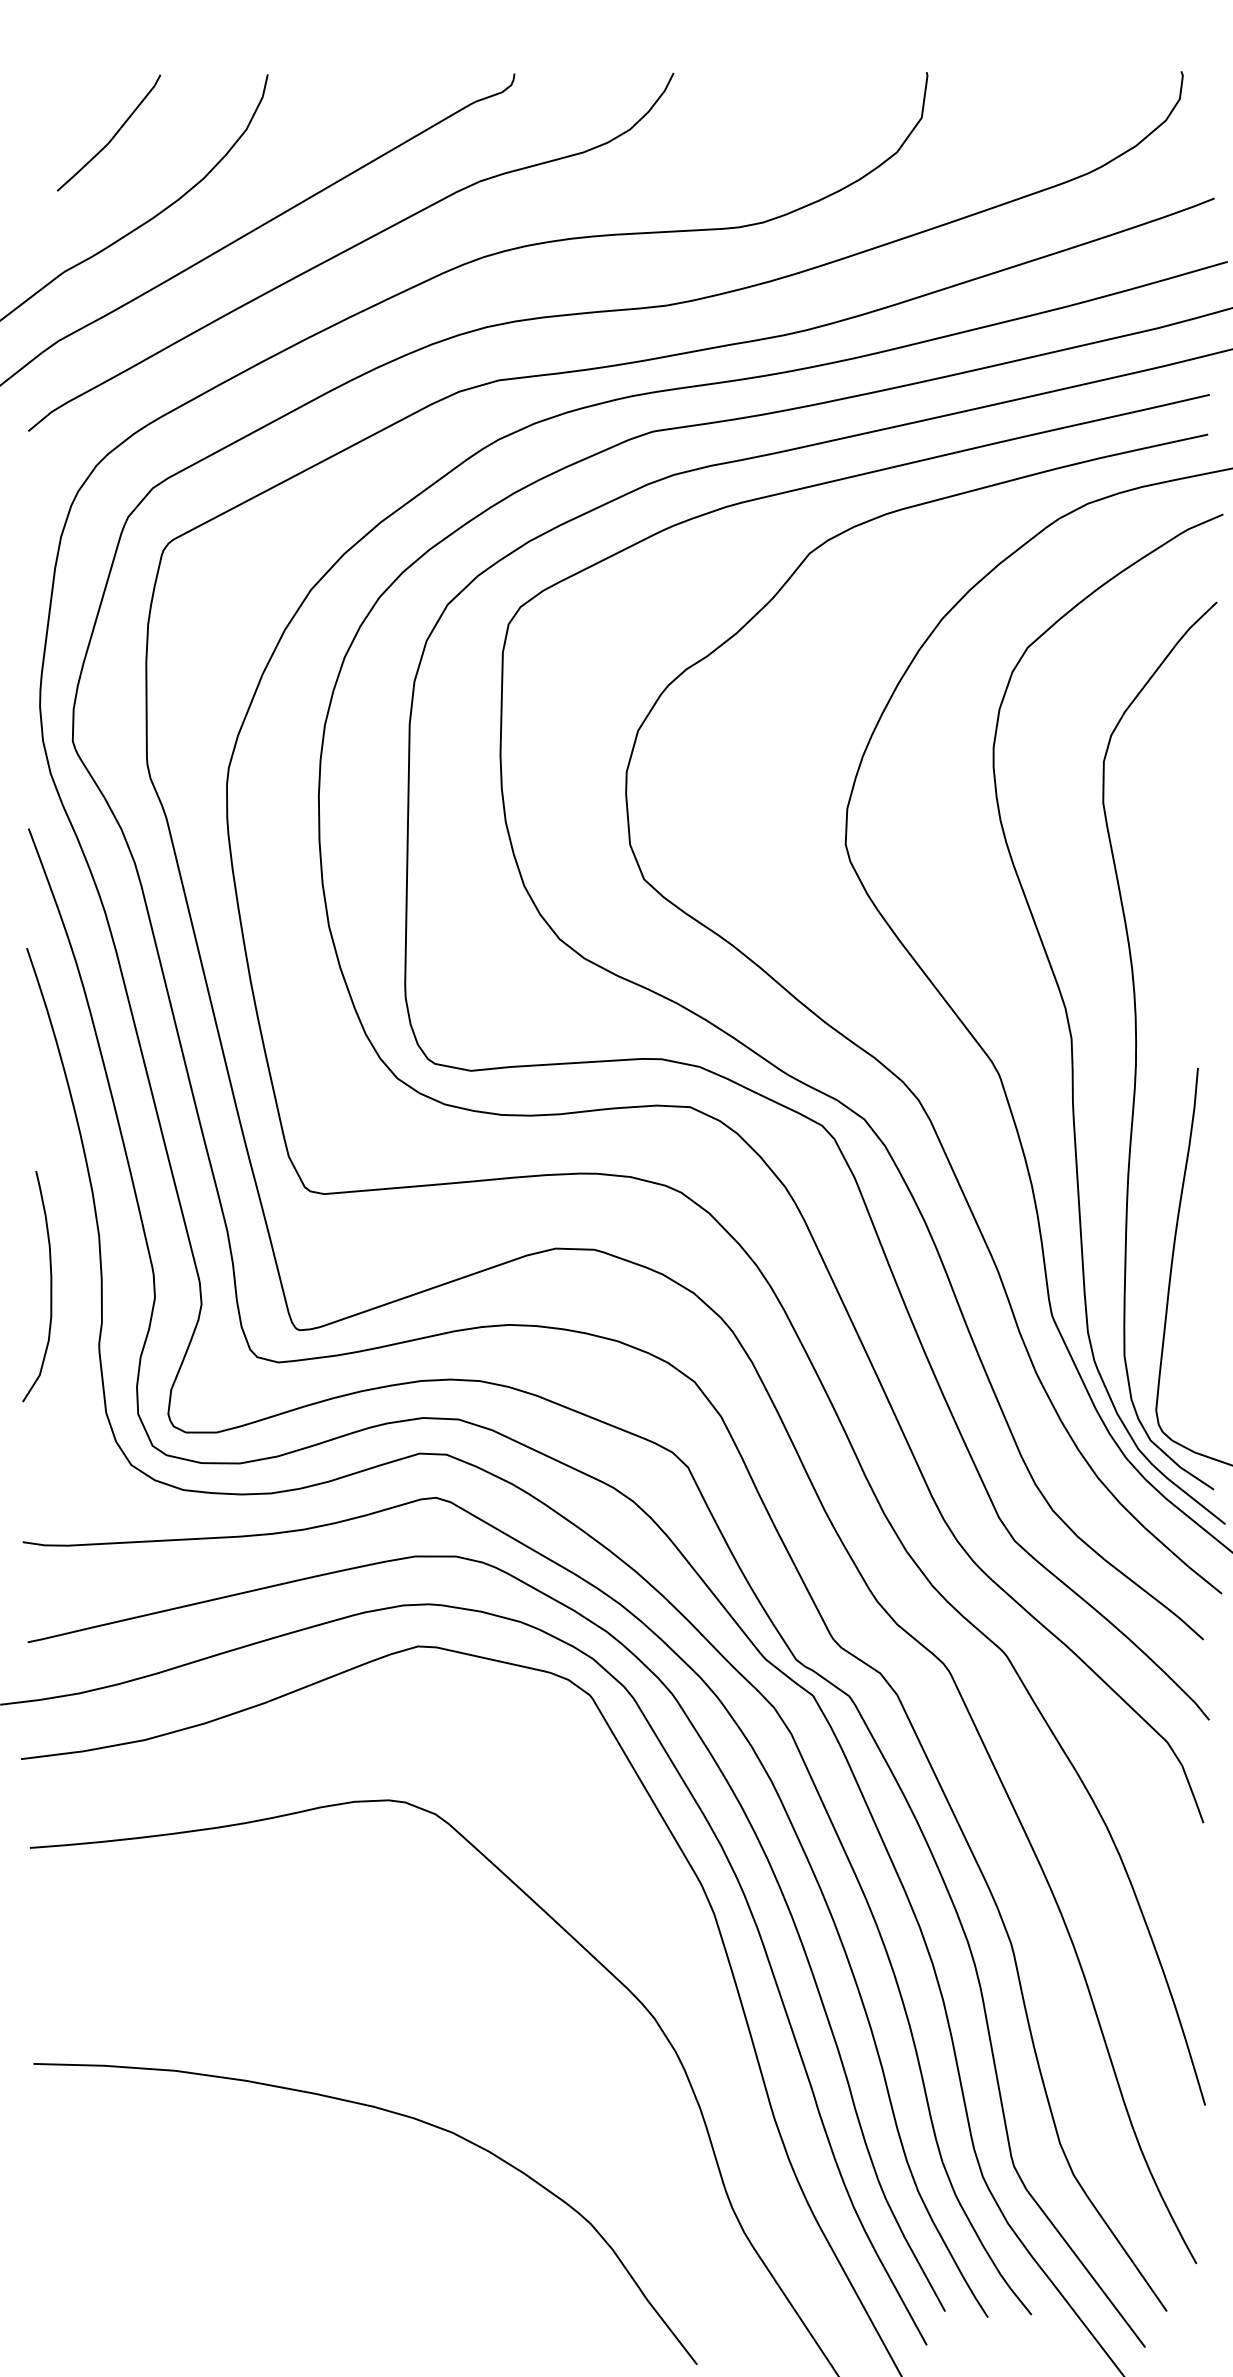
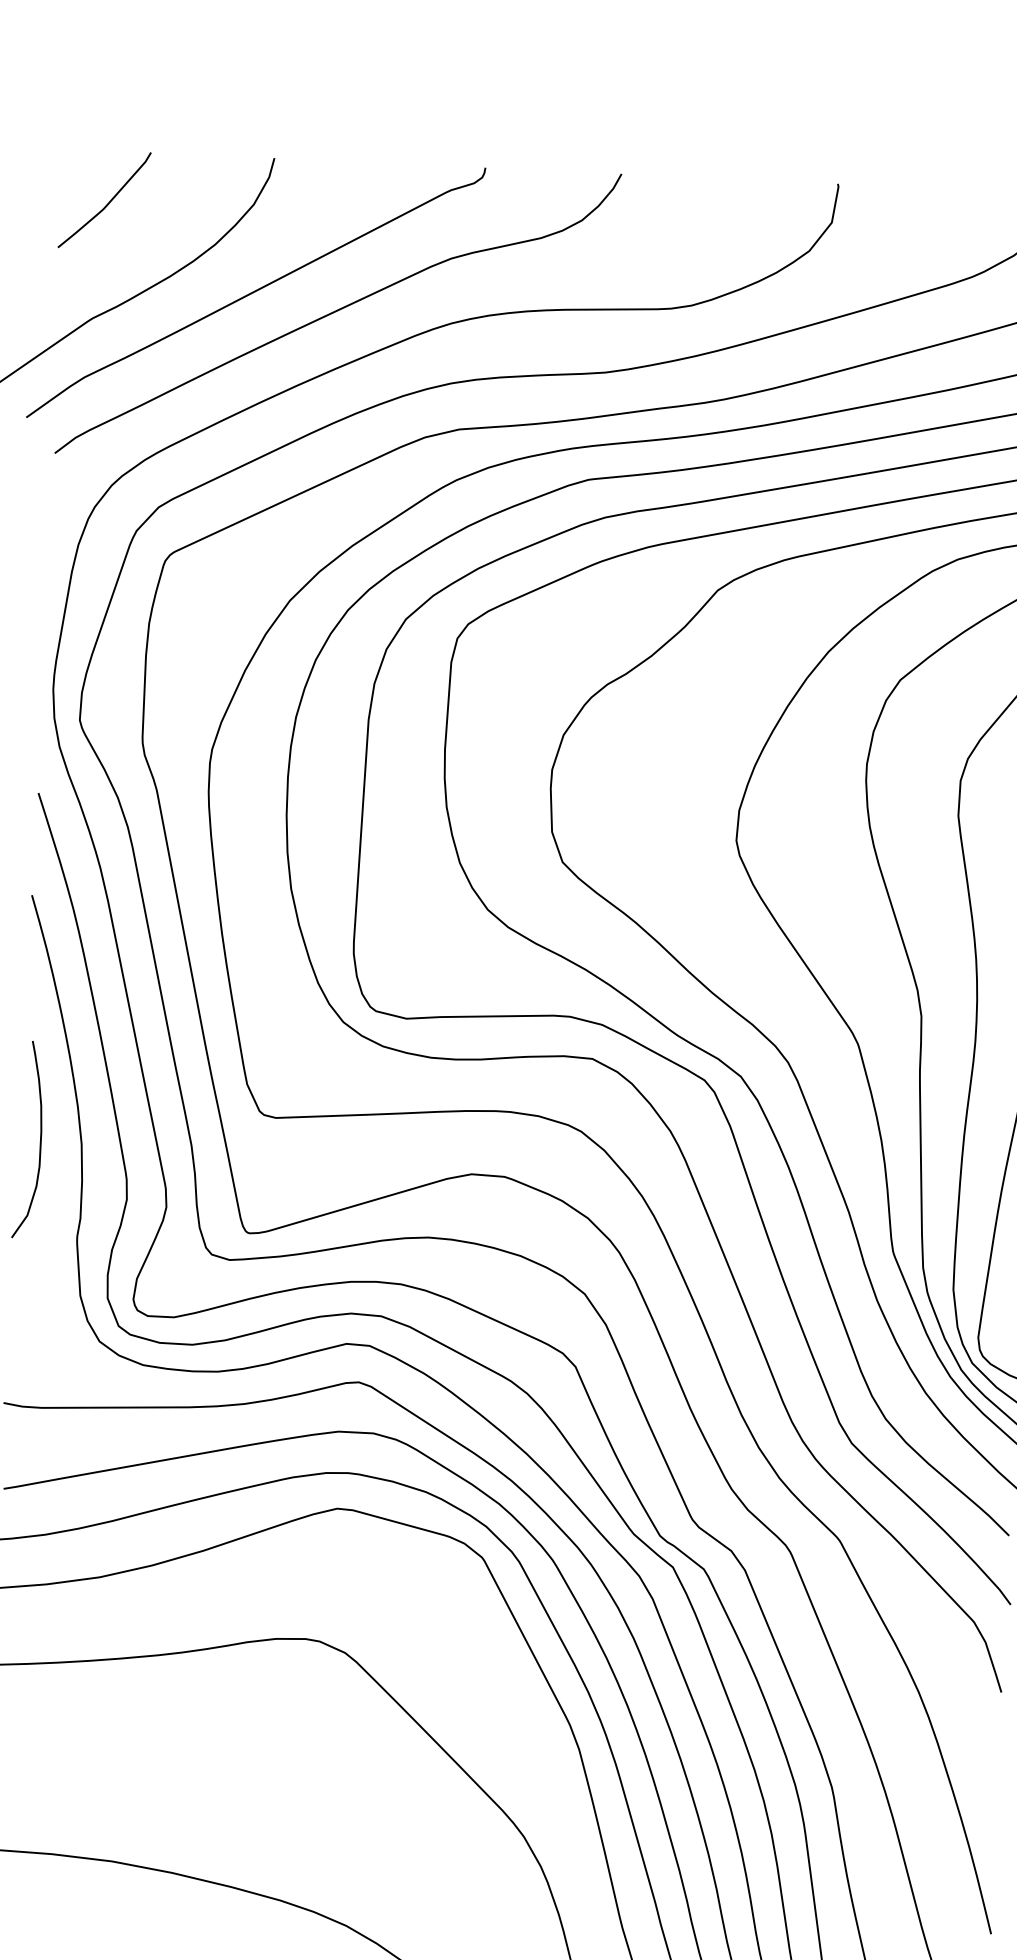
curve: (112, 136) -> (107, 203), moved
curve: (50, 1286) -> (40, 1140), moved

